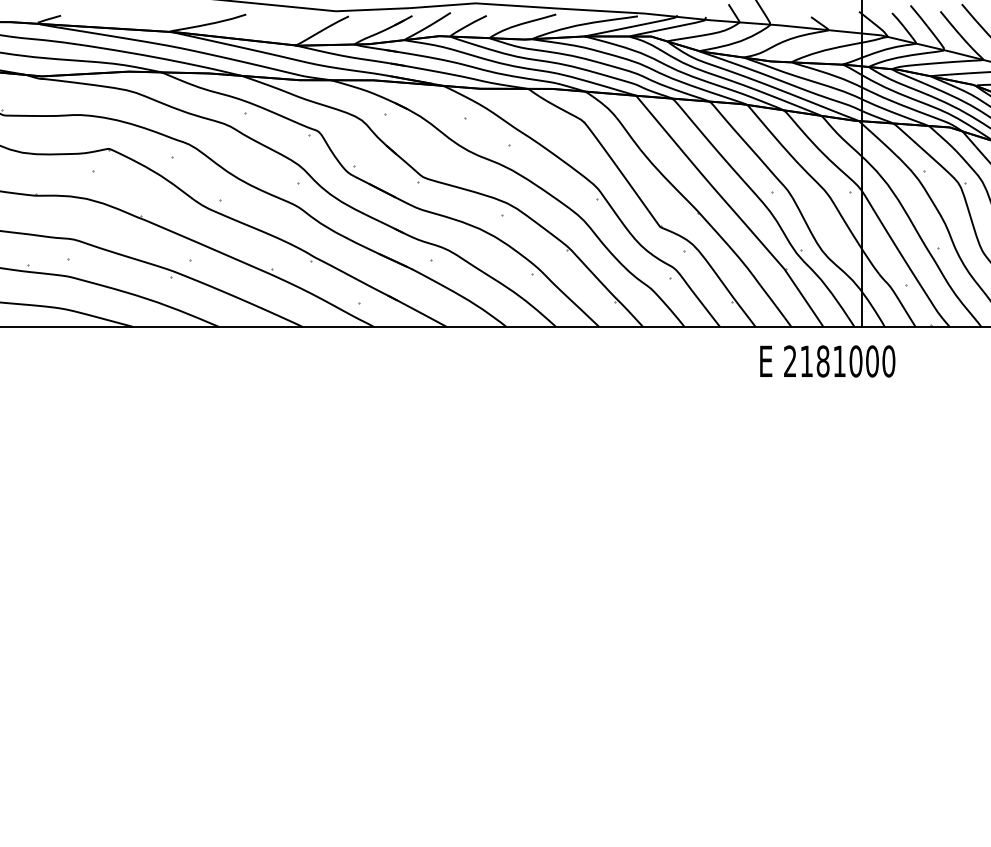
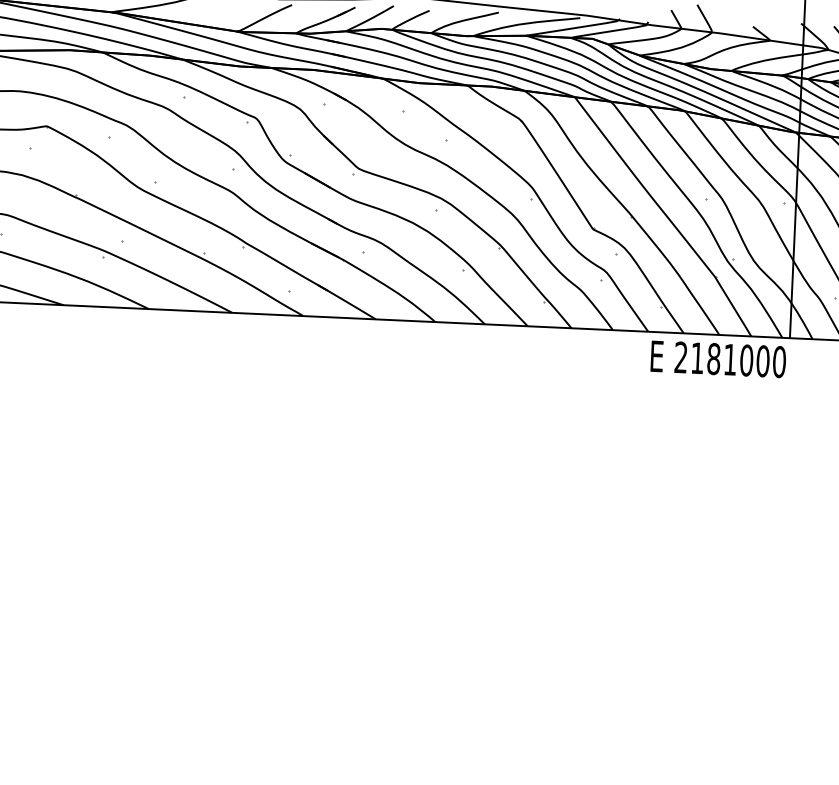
text: (827, 361) -> (718, 359), moved

